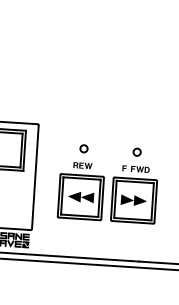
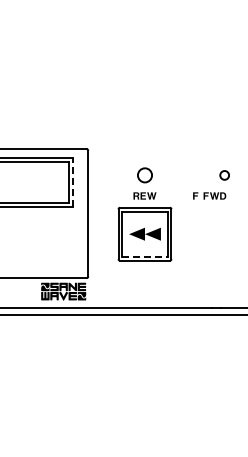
part: (83, 148) -> (144, 175), size x1.6
line: (24, 150) -> (73, 181), solid -> dashed
part: (137, 152) -> (224, 175), moved
part: (133, 200) -> (209, 234), removed
line: (80, 215) -> (145, 256), solid -> dashed

